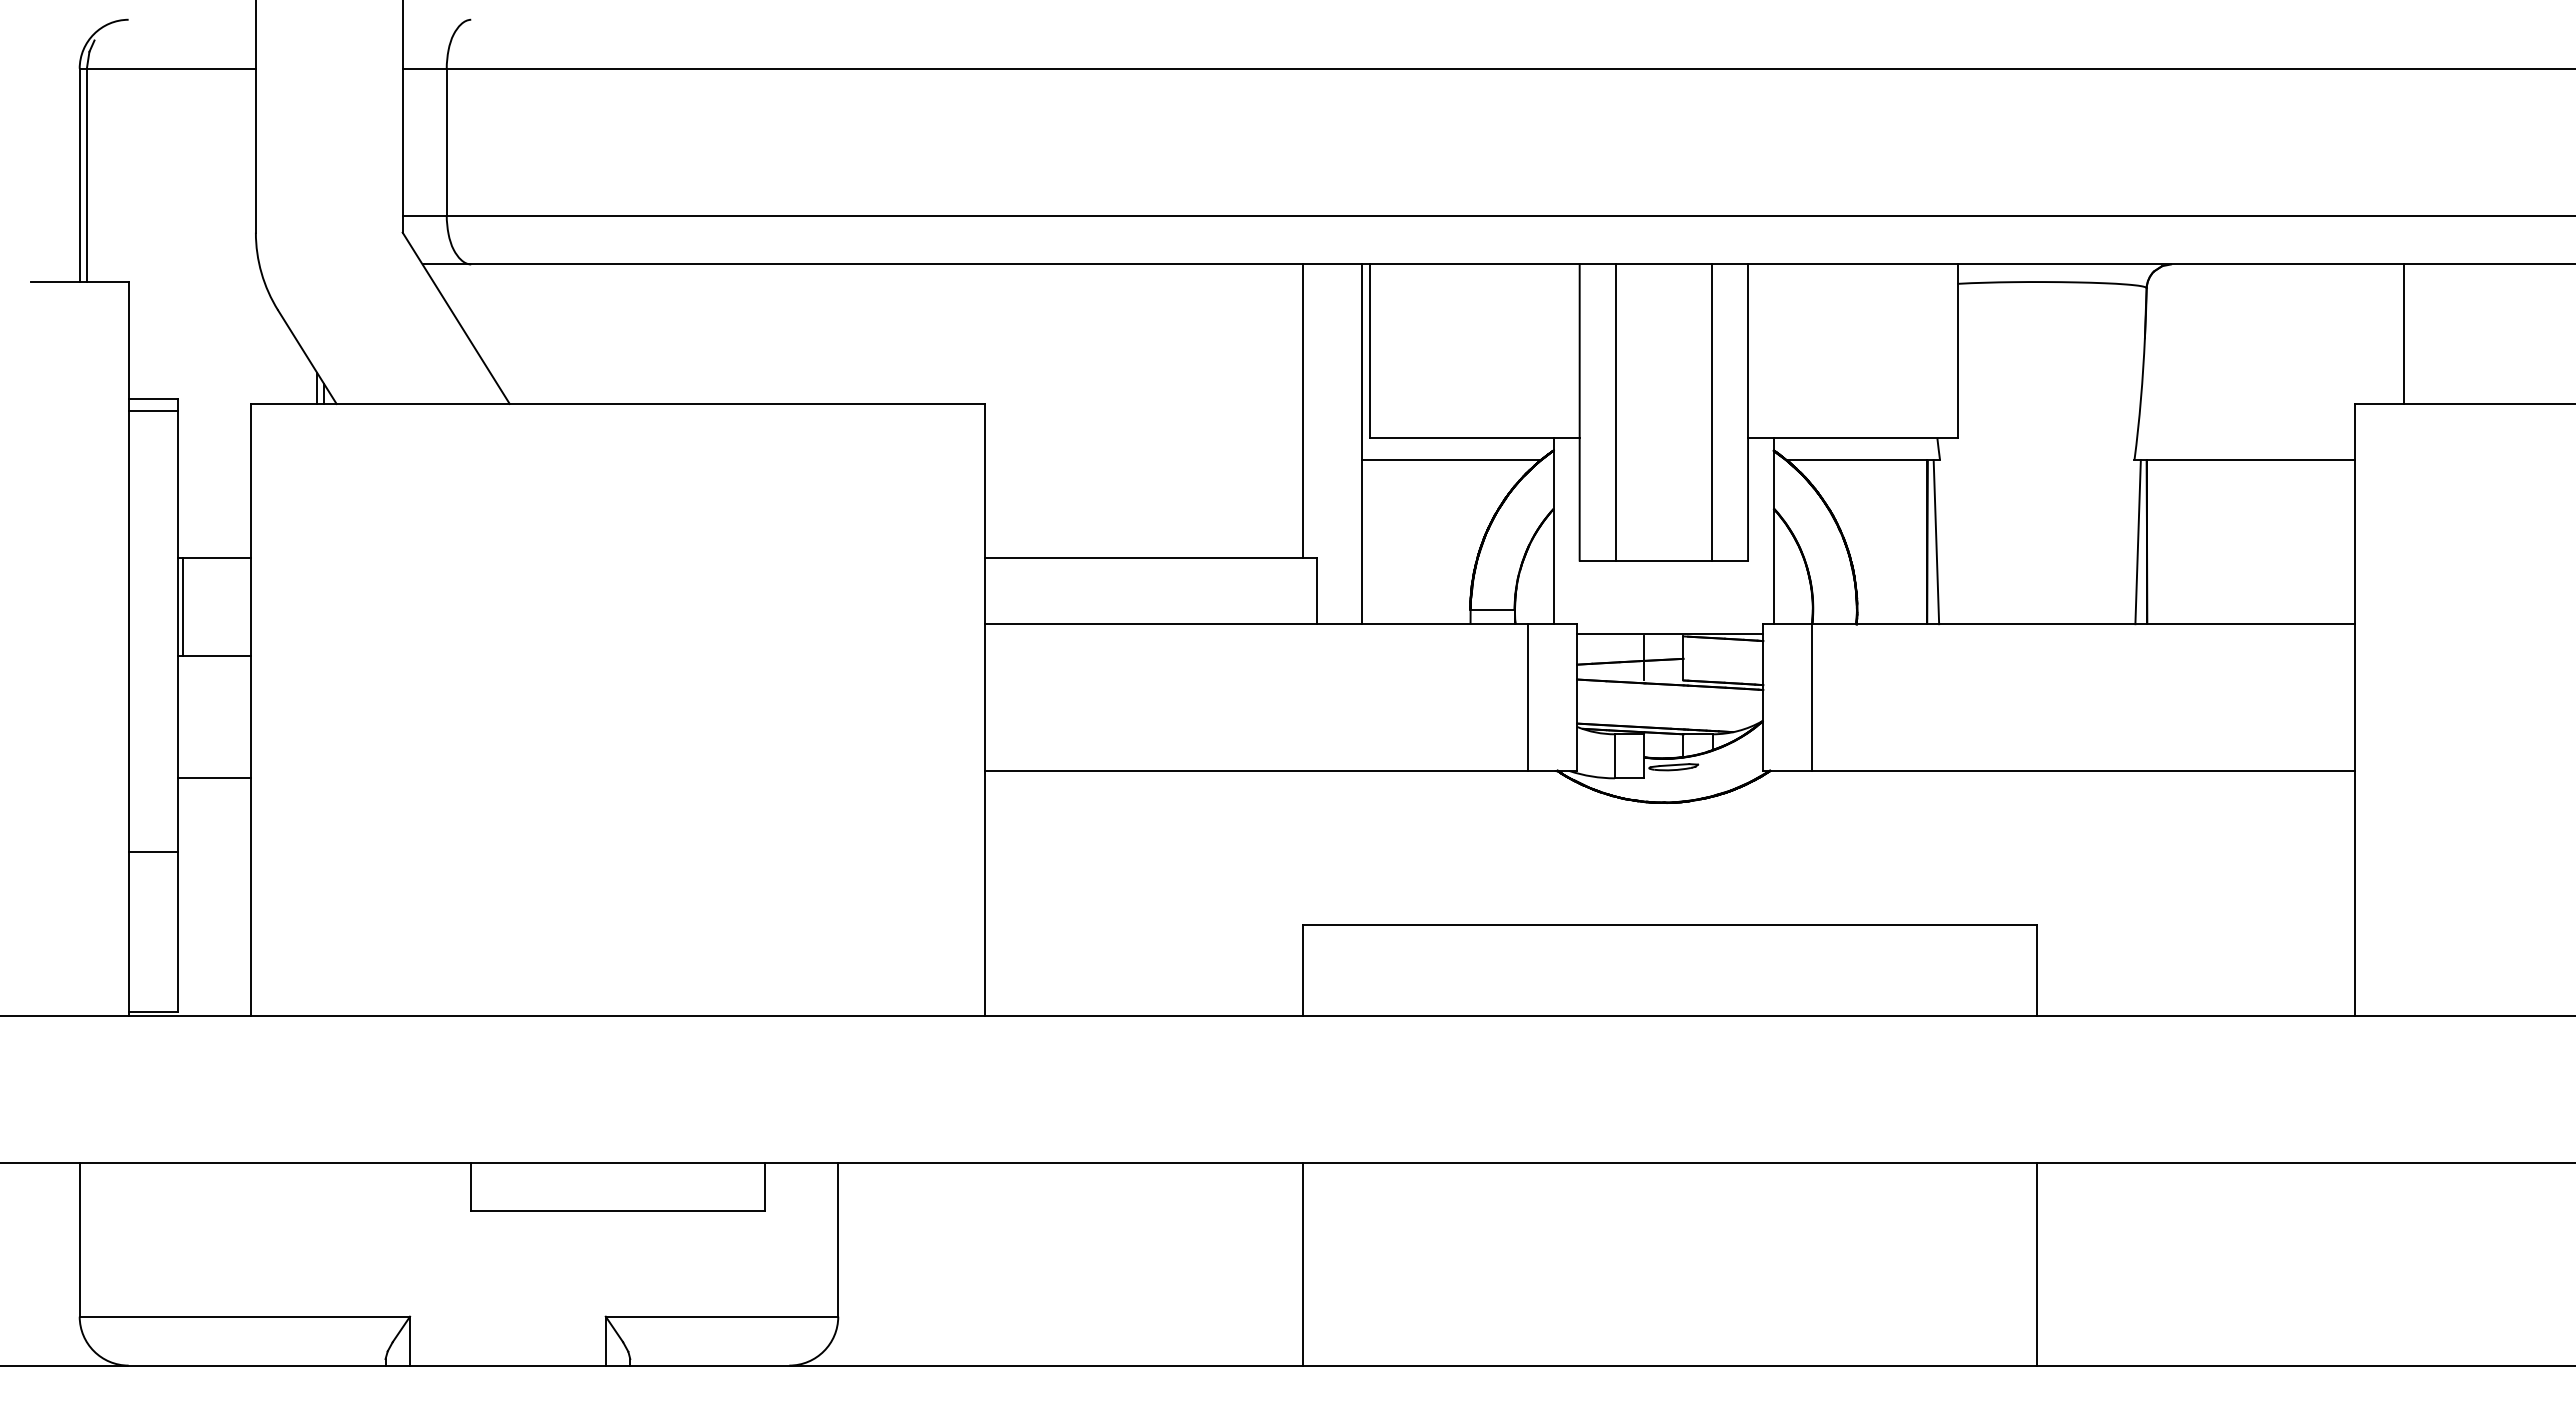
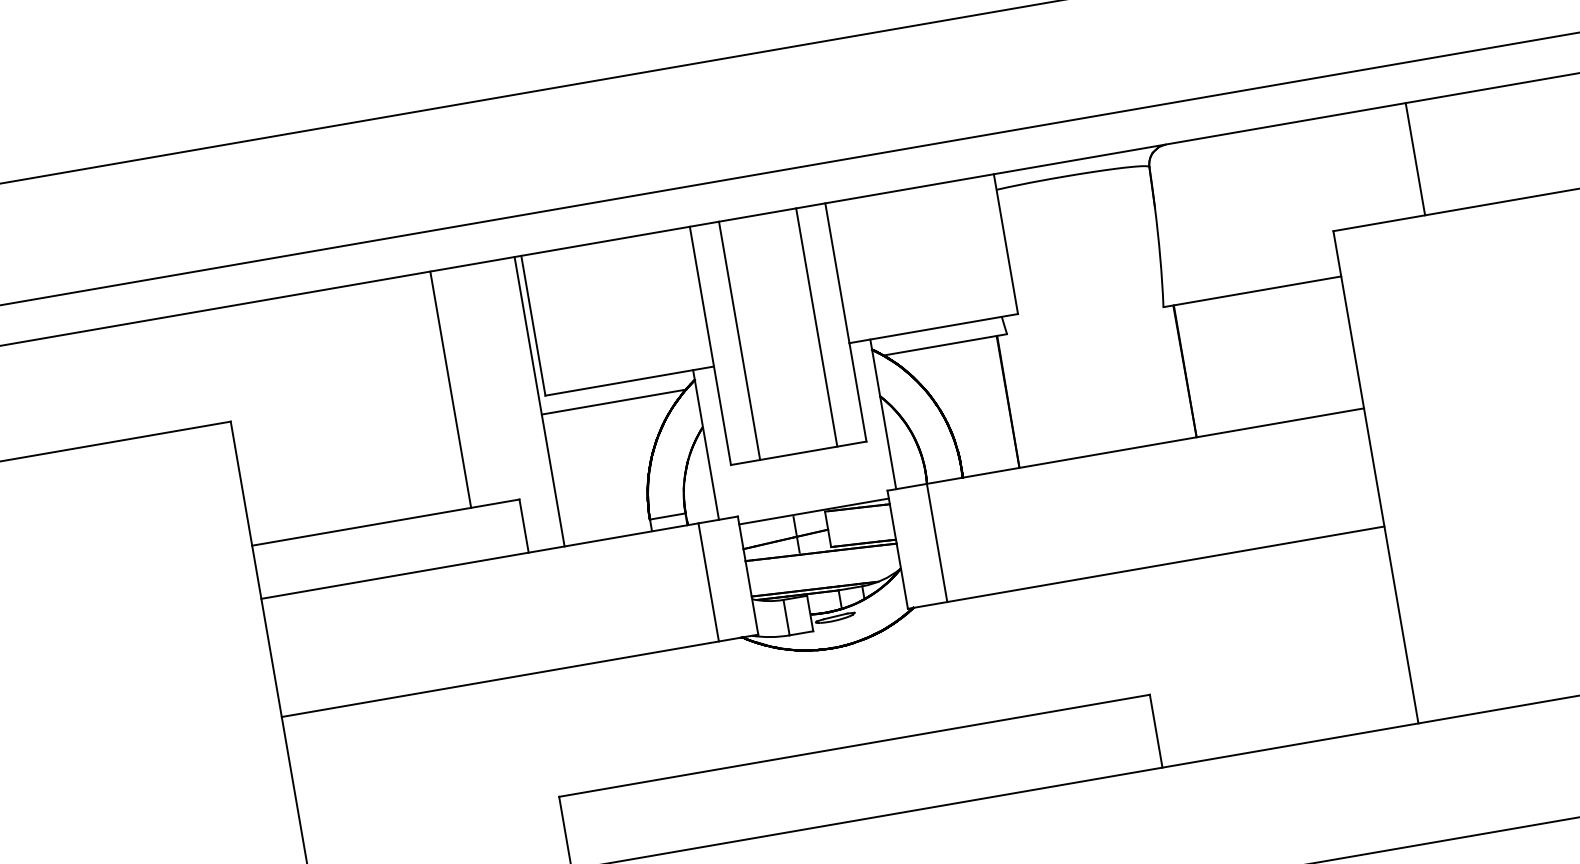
line: (2404, 333) -> (1415, 158), moved
line: (1303, 411) -> (451, 389), moved
line: (1936, 542) -> (1015, 400), removed
line: (2137, 542) -> (1177, 372), removed

